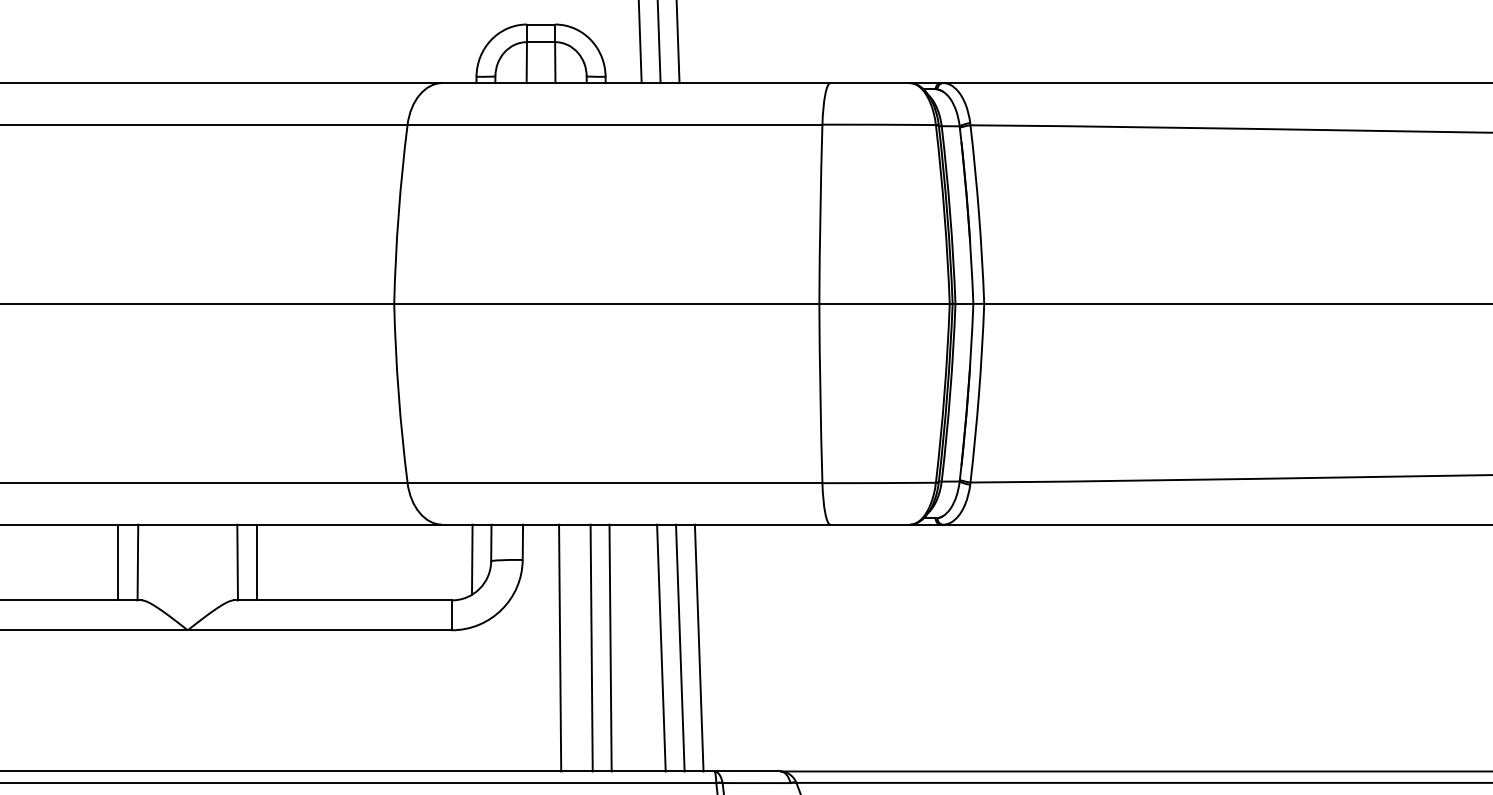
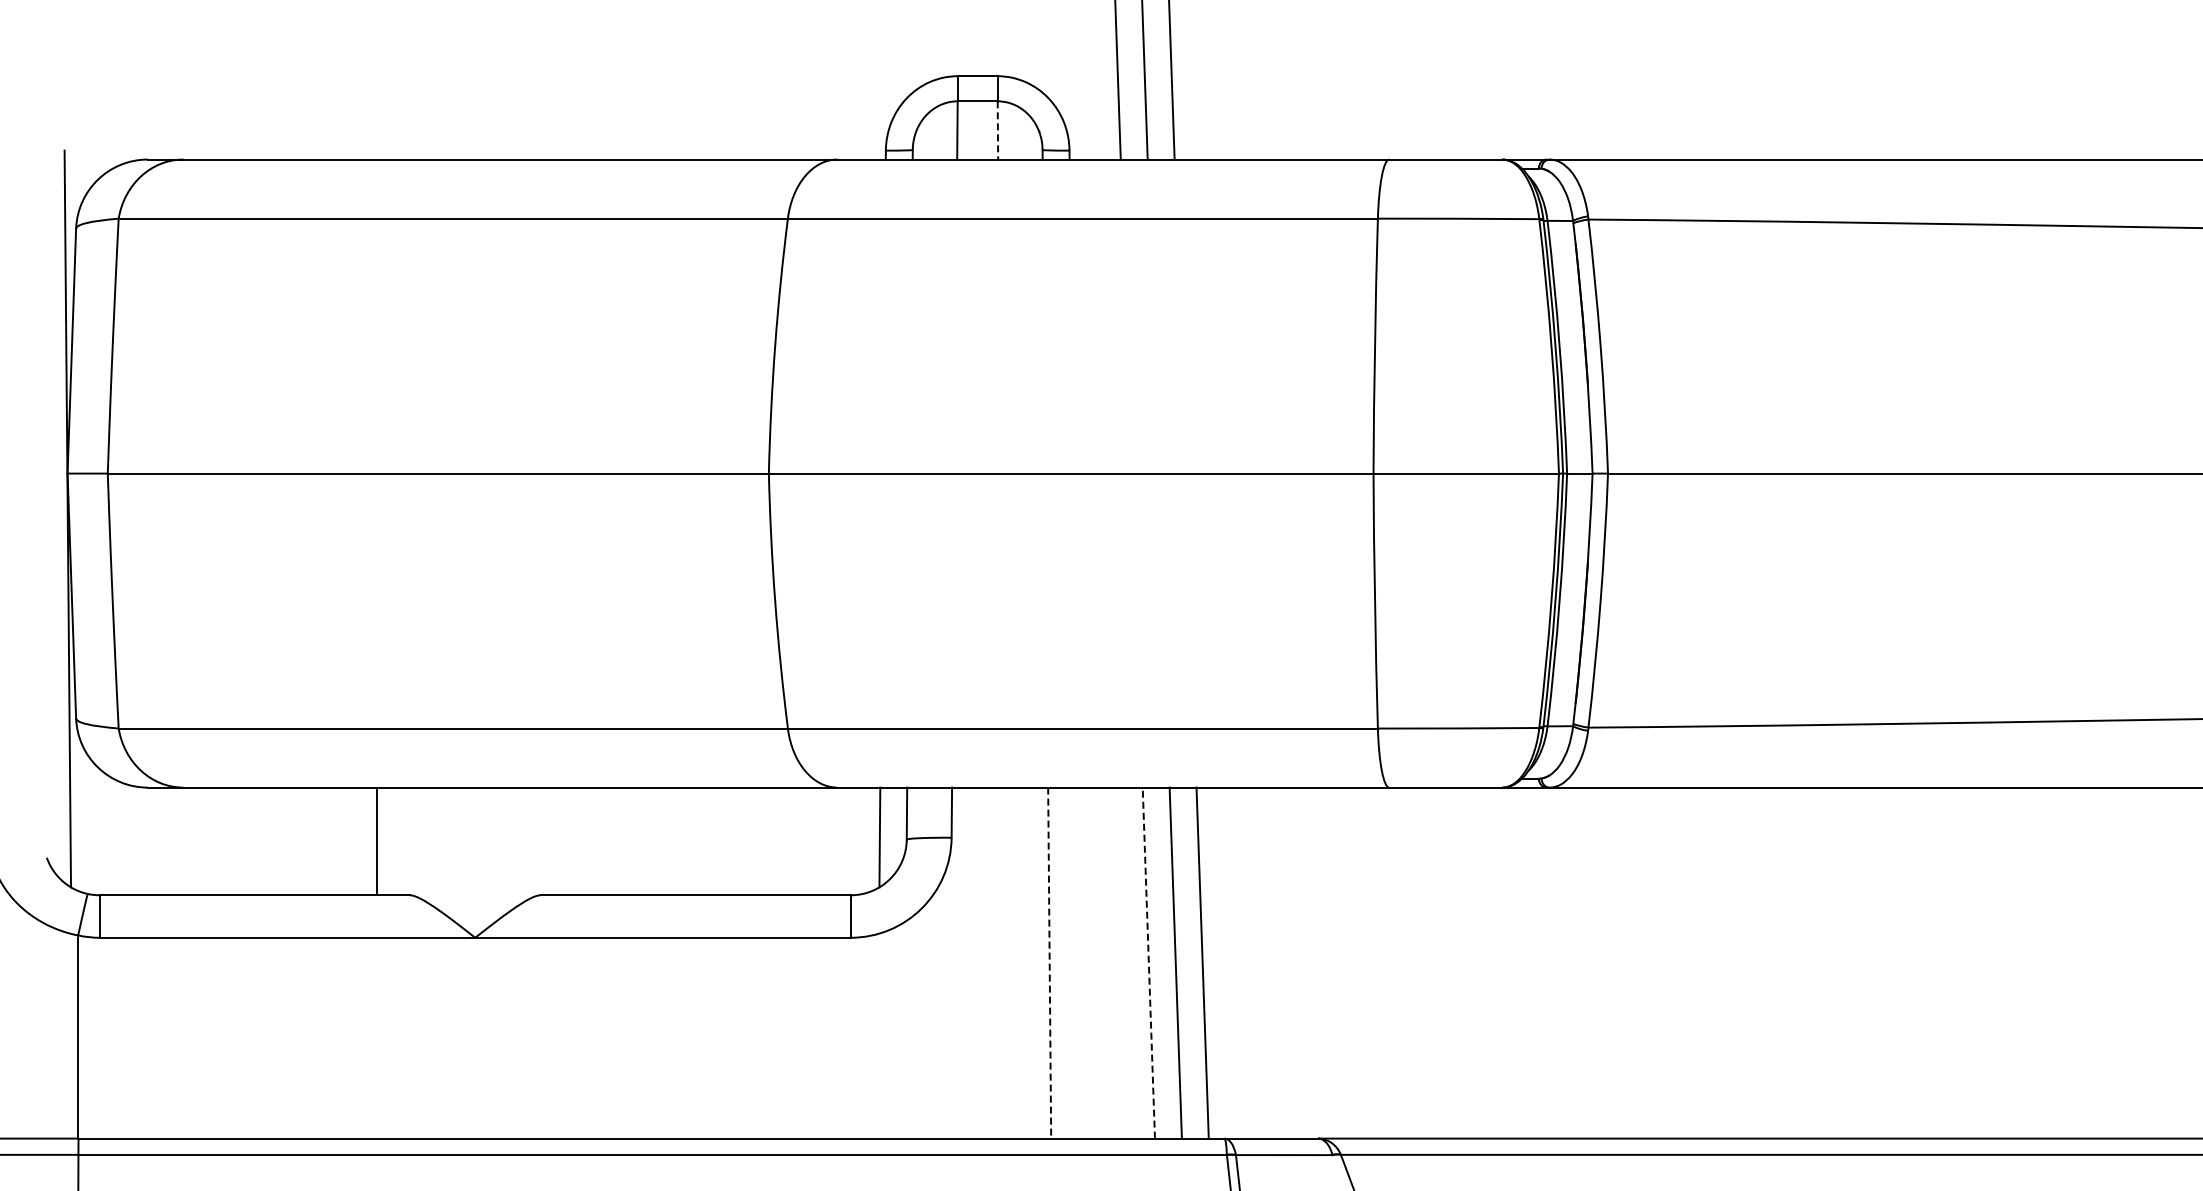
line: (554, 62) -> (997, 130), solid -> dashed
line: (137, 562) -> (403, 841), removed
line: (237, 562) -> (545, 841), removed
line: (256, 562) -> (573, 841), removed
line: (559, 647) -> (1004, 962), removed
line: (610, 647) -> (1076, 962), removed
line: (591, 648) -> (1049, 963), solid -> dashed
line: (661, 648) -> (1148, 963), solid -> dashed

